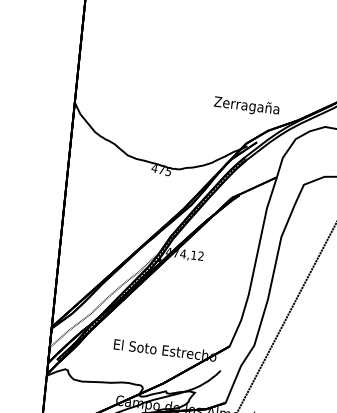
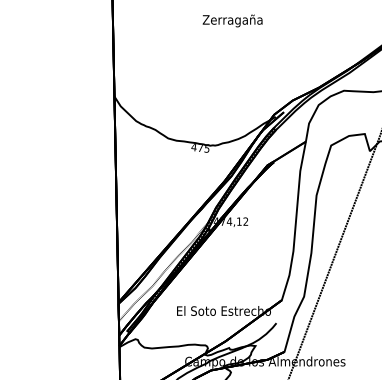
text: (246, 106) -> (232, 20), moved

